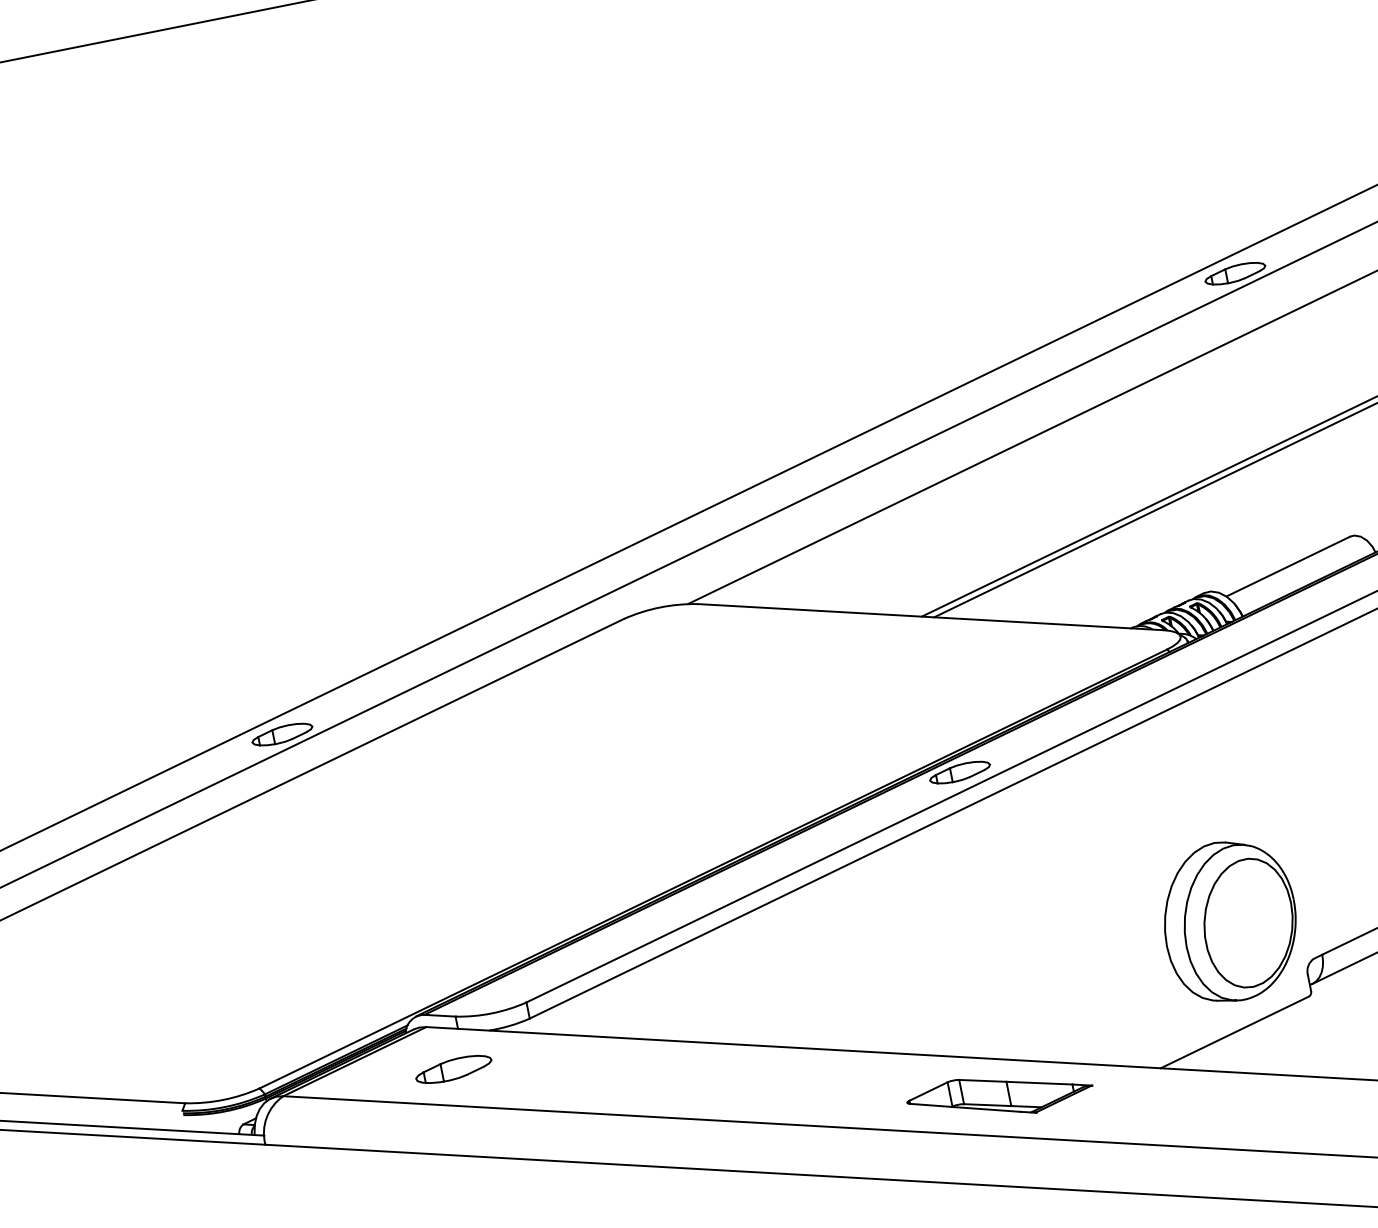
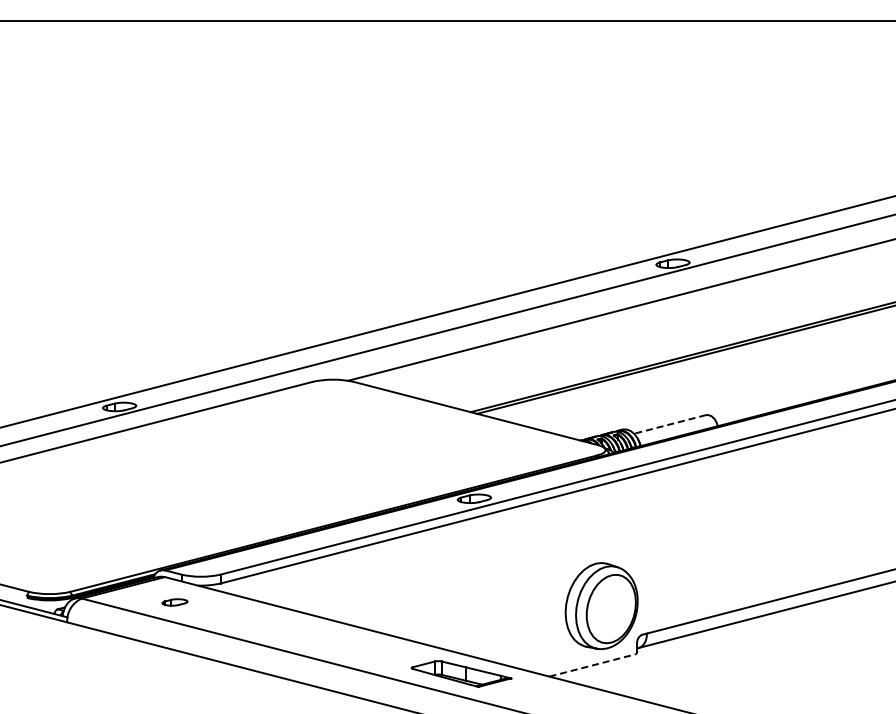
line: (1287, 566) -> (669, 424), solid -> dashed
line: (1234, 1032) -> (592, 665), solid -> dashed
part: (452, 1069) -> (174, 602), size x0.6

